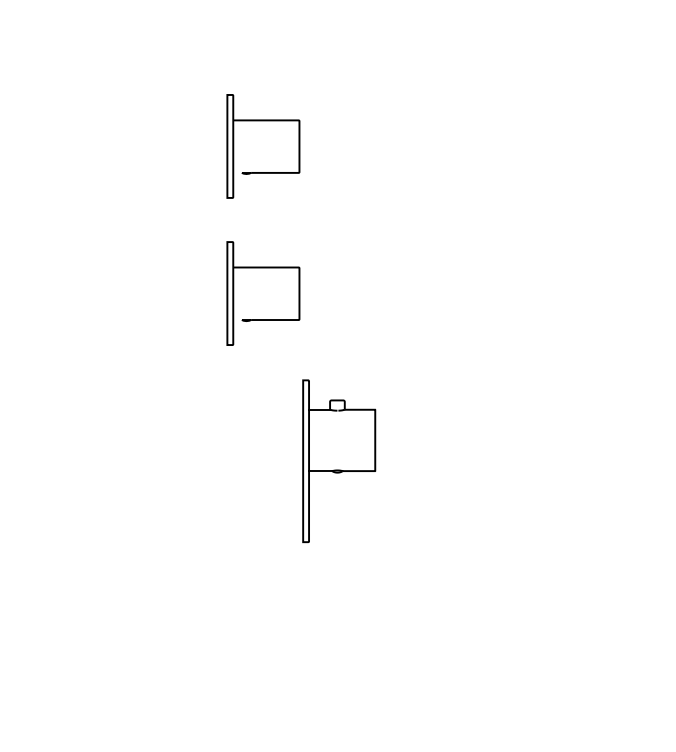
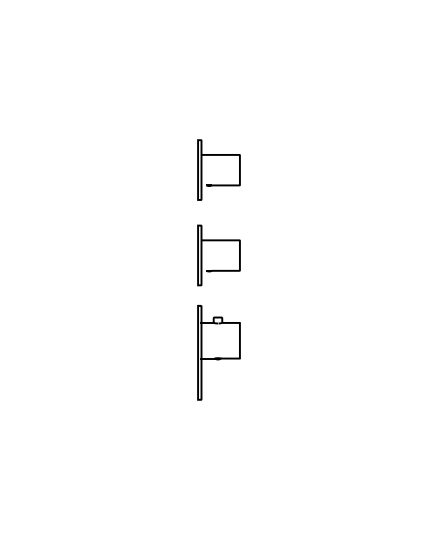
part: (338, 460) -> (218, 352), moved

